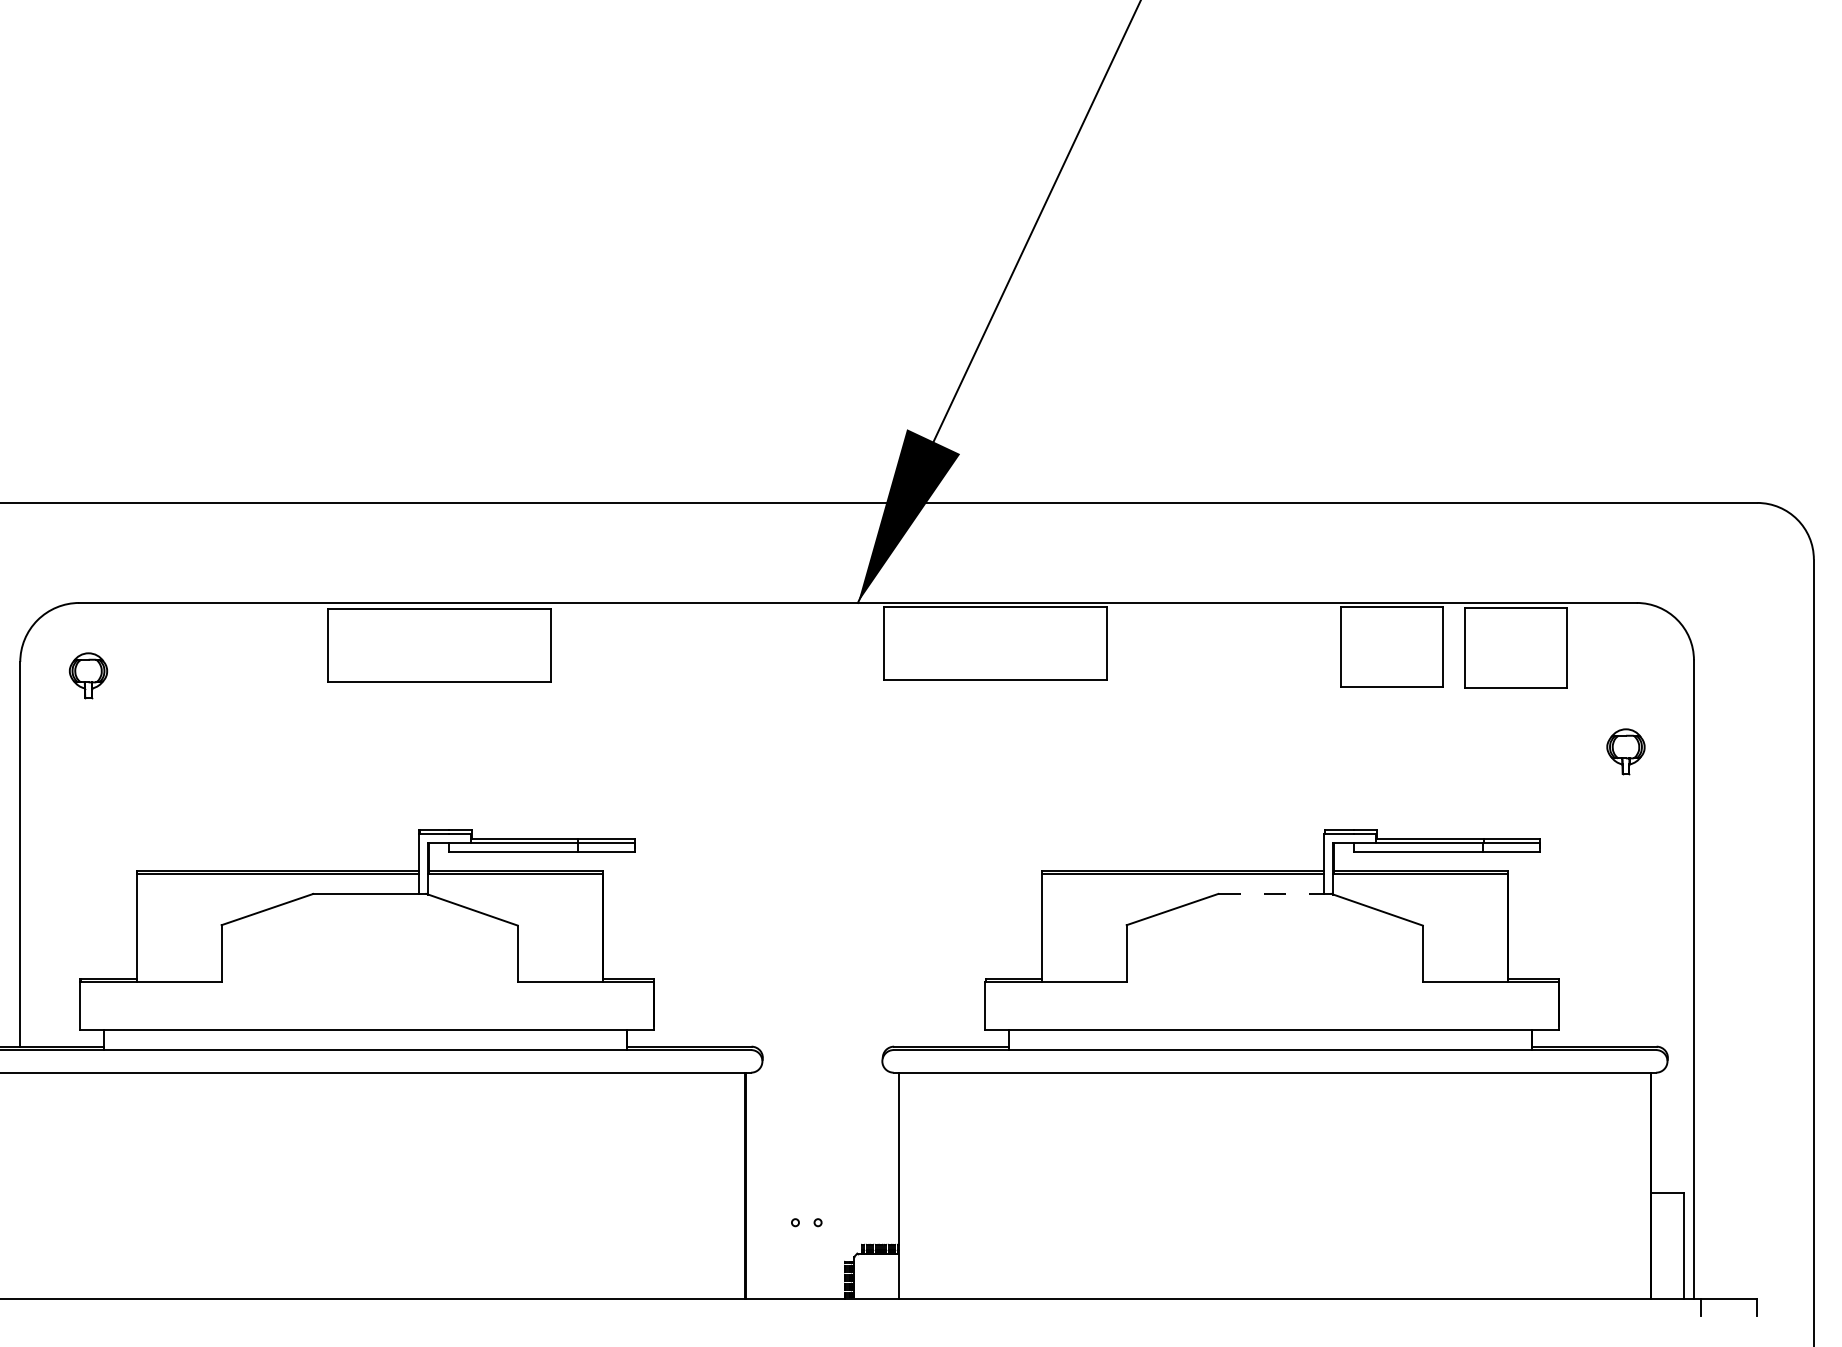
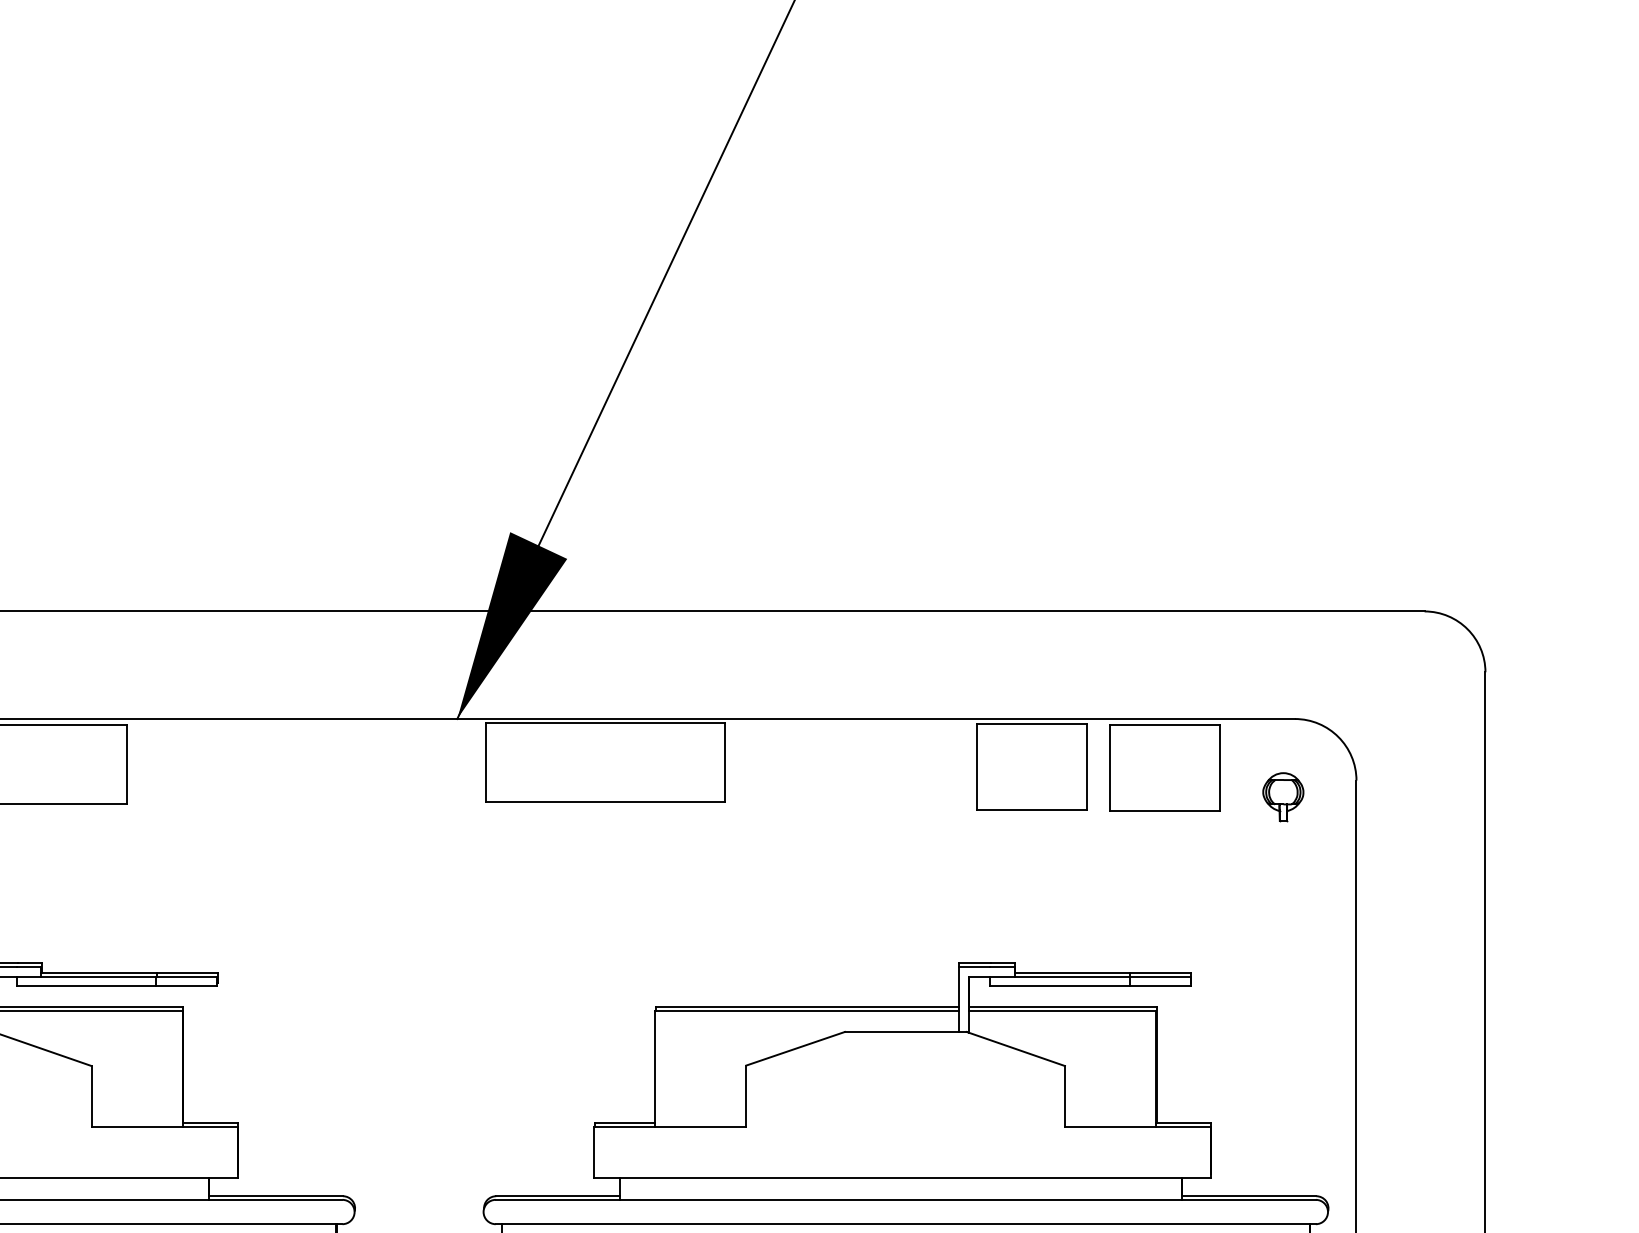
part: (1625, 751) -> (1282, 797), moved
line: (1274, 893) -> (905, 1031), dashed -> solid

